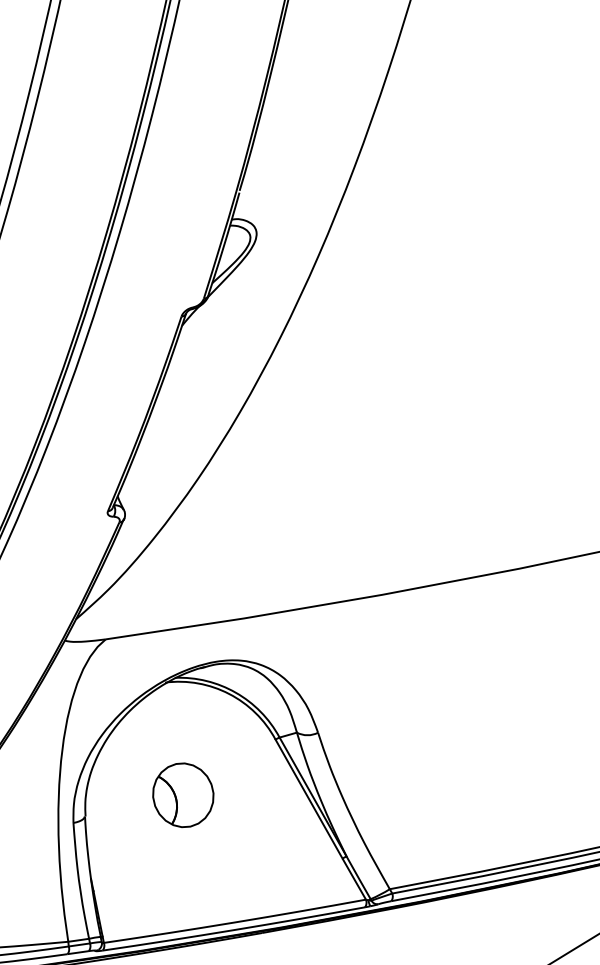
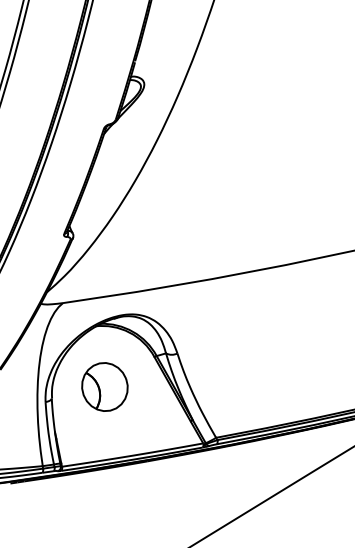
part: (182, 795) -> (104, 387), size x1.4

